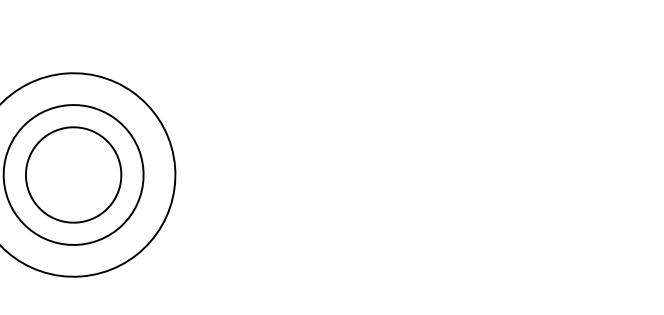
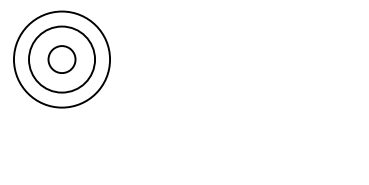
circle: (72, 174) -> (61, 59), size x0.6

